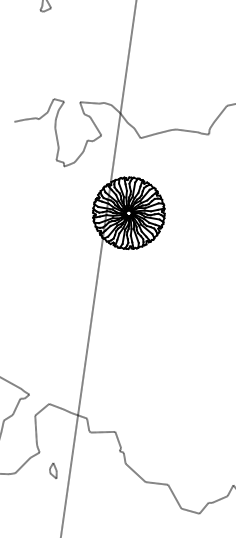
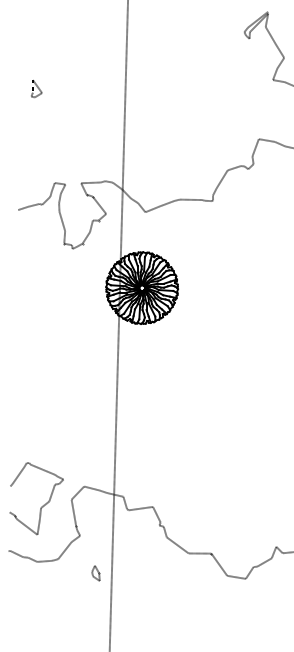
part: (53, 470) -> (95, 573), moved

